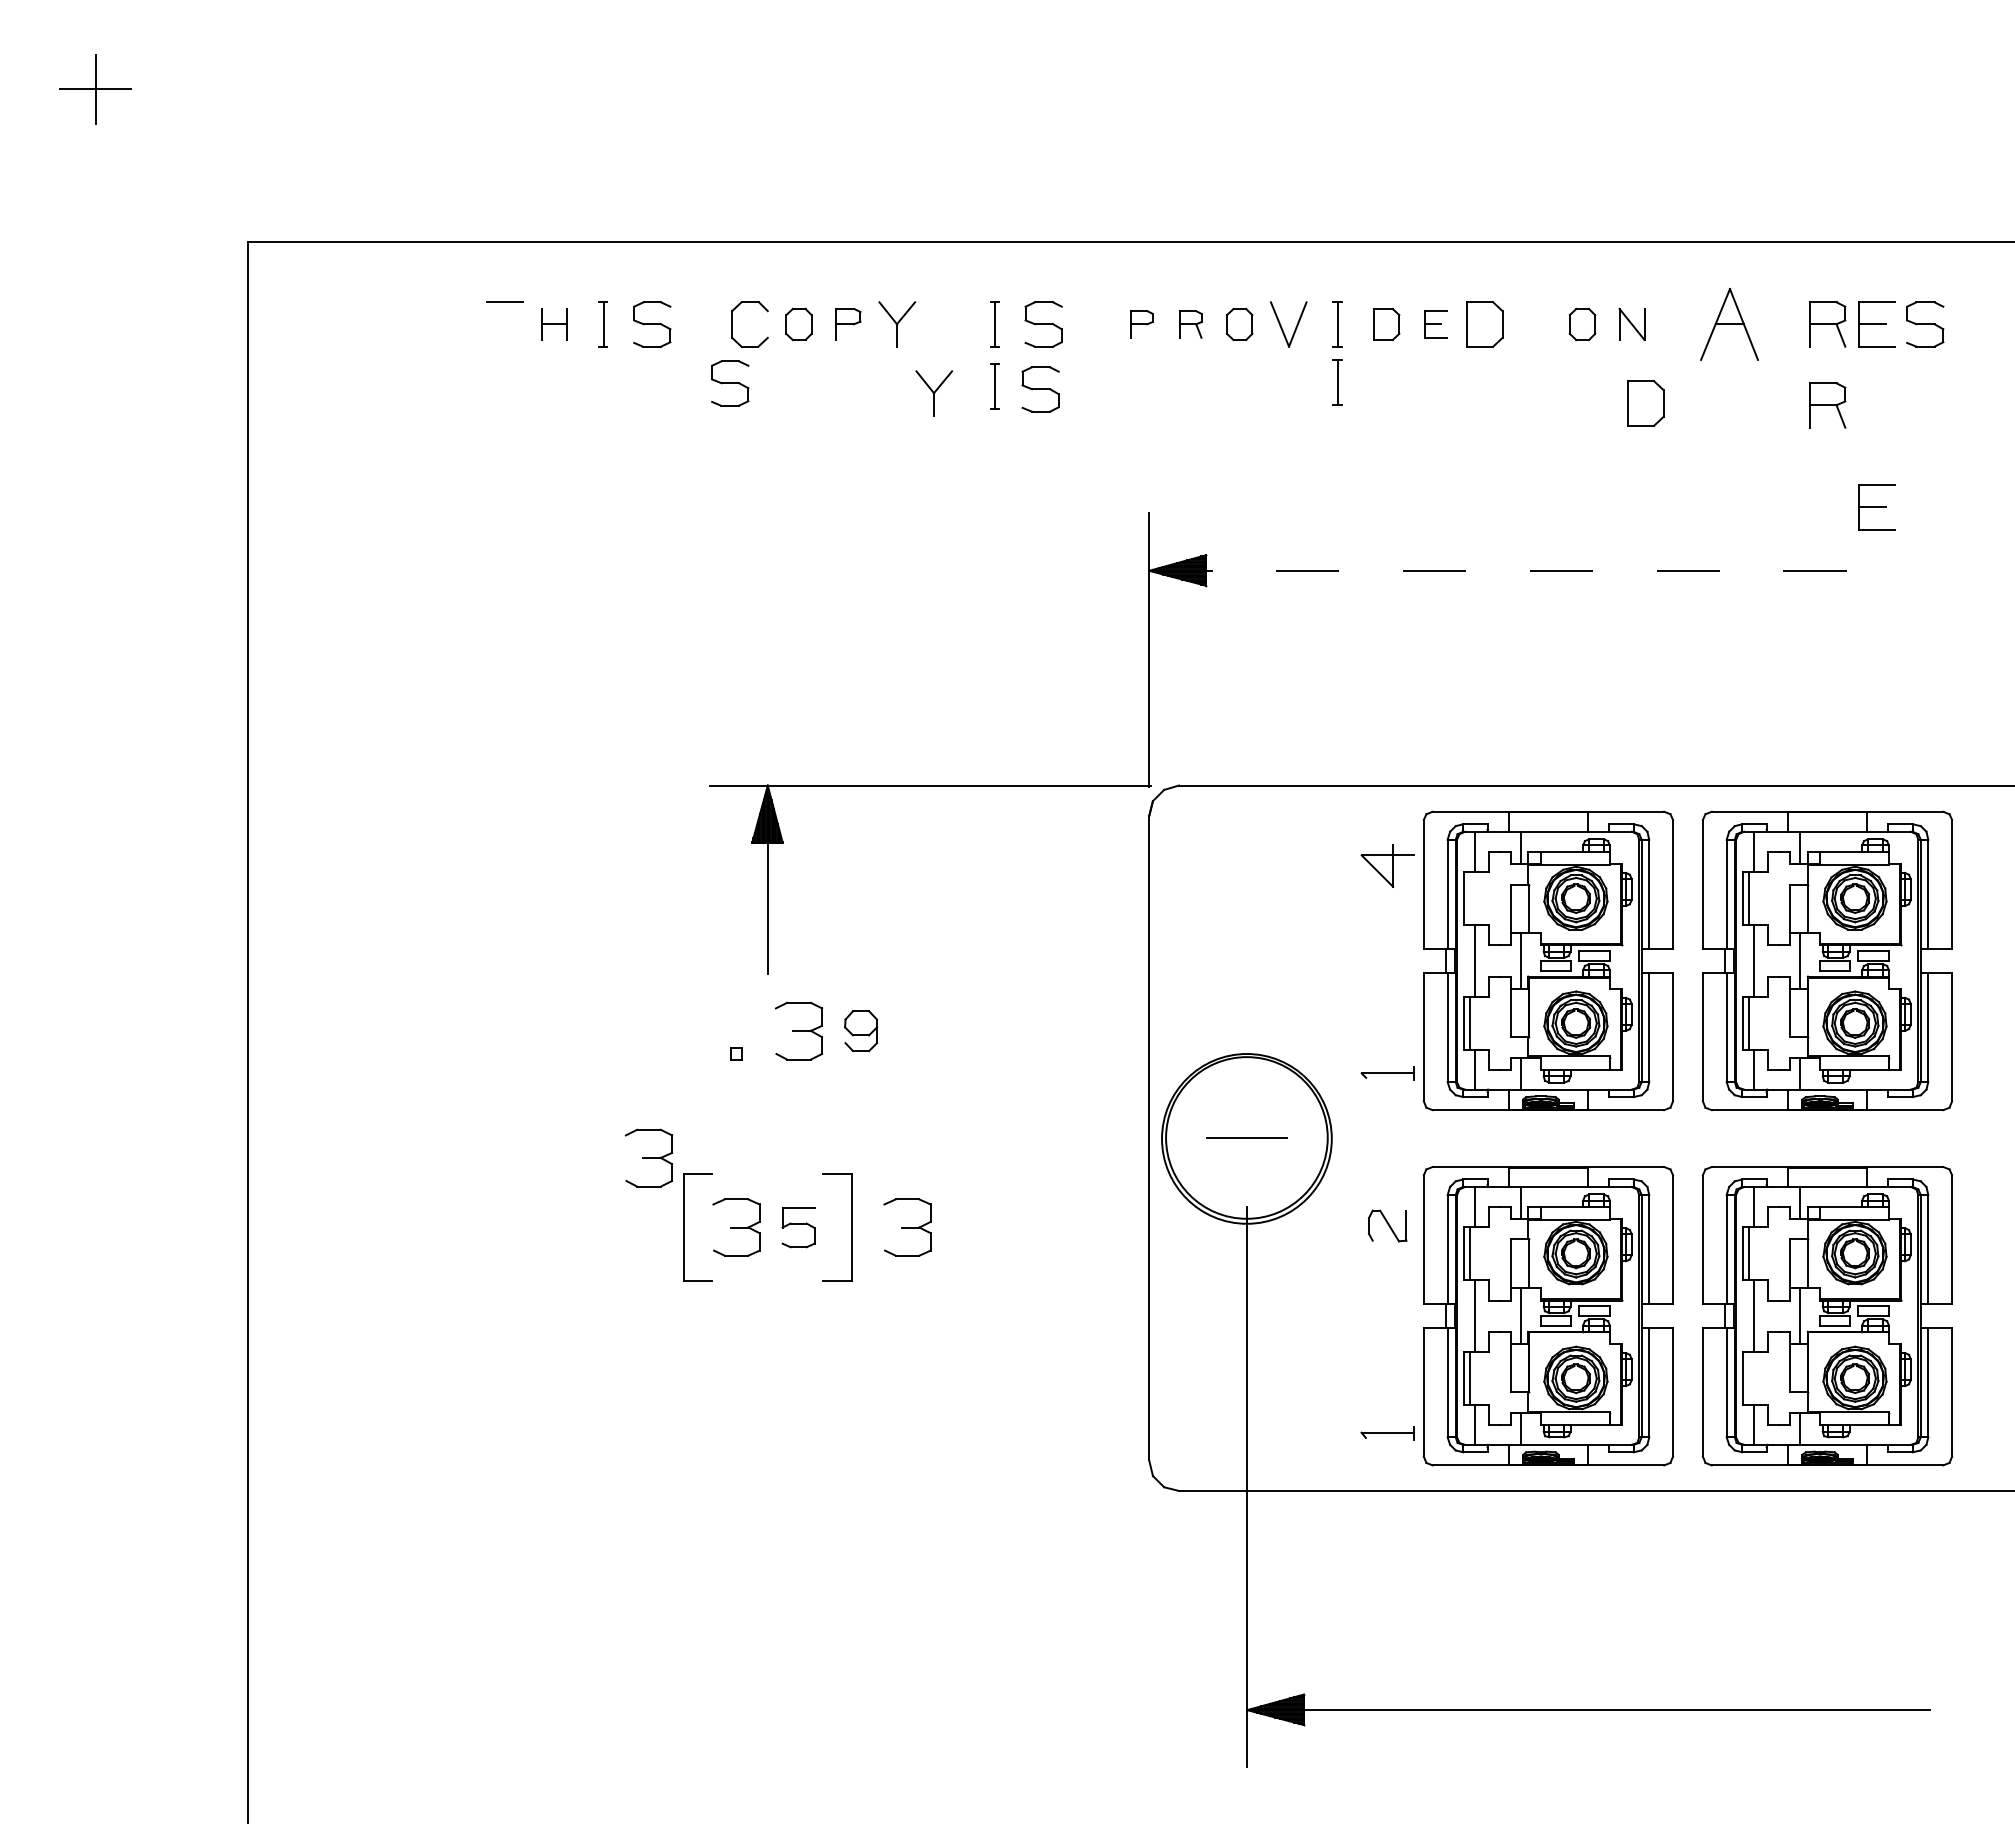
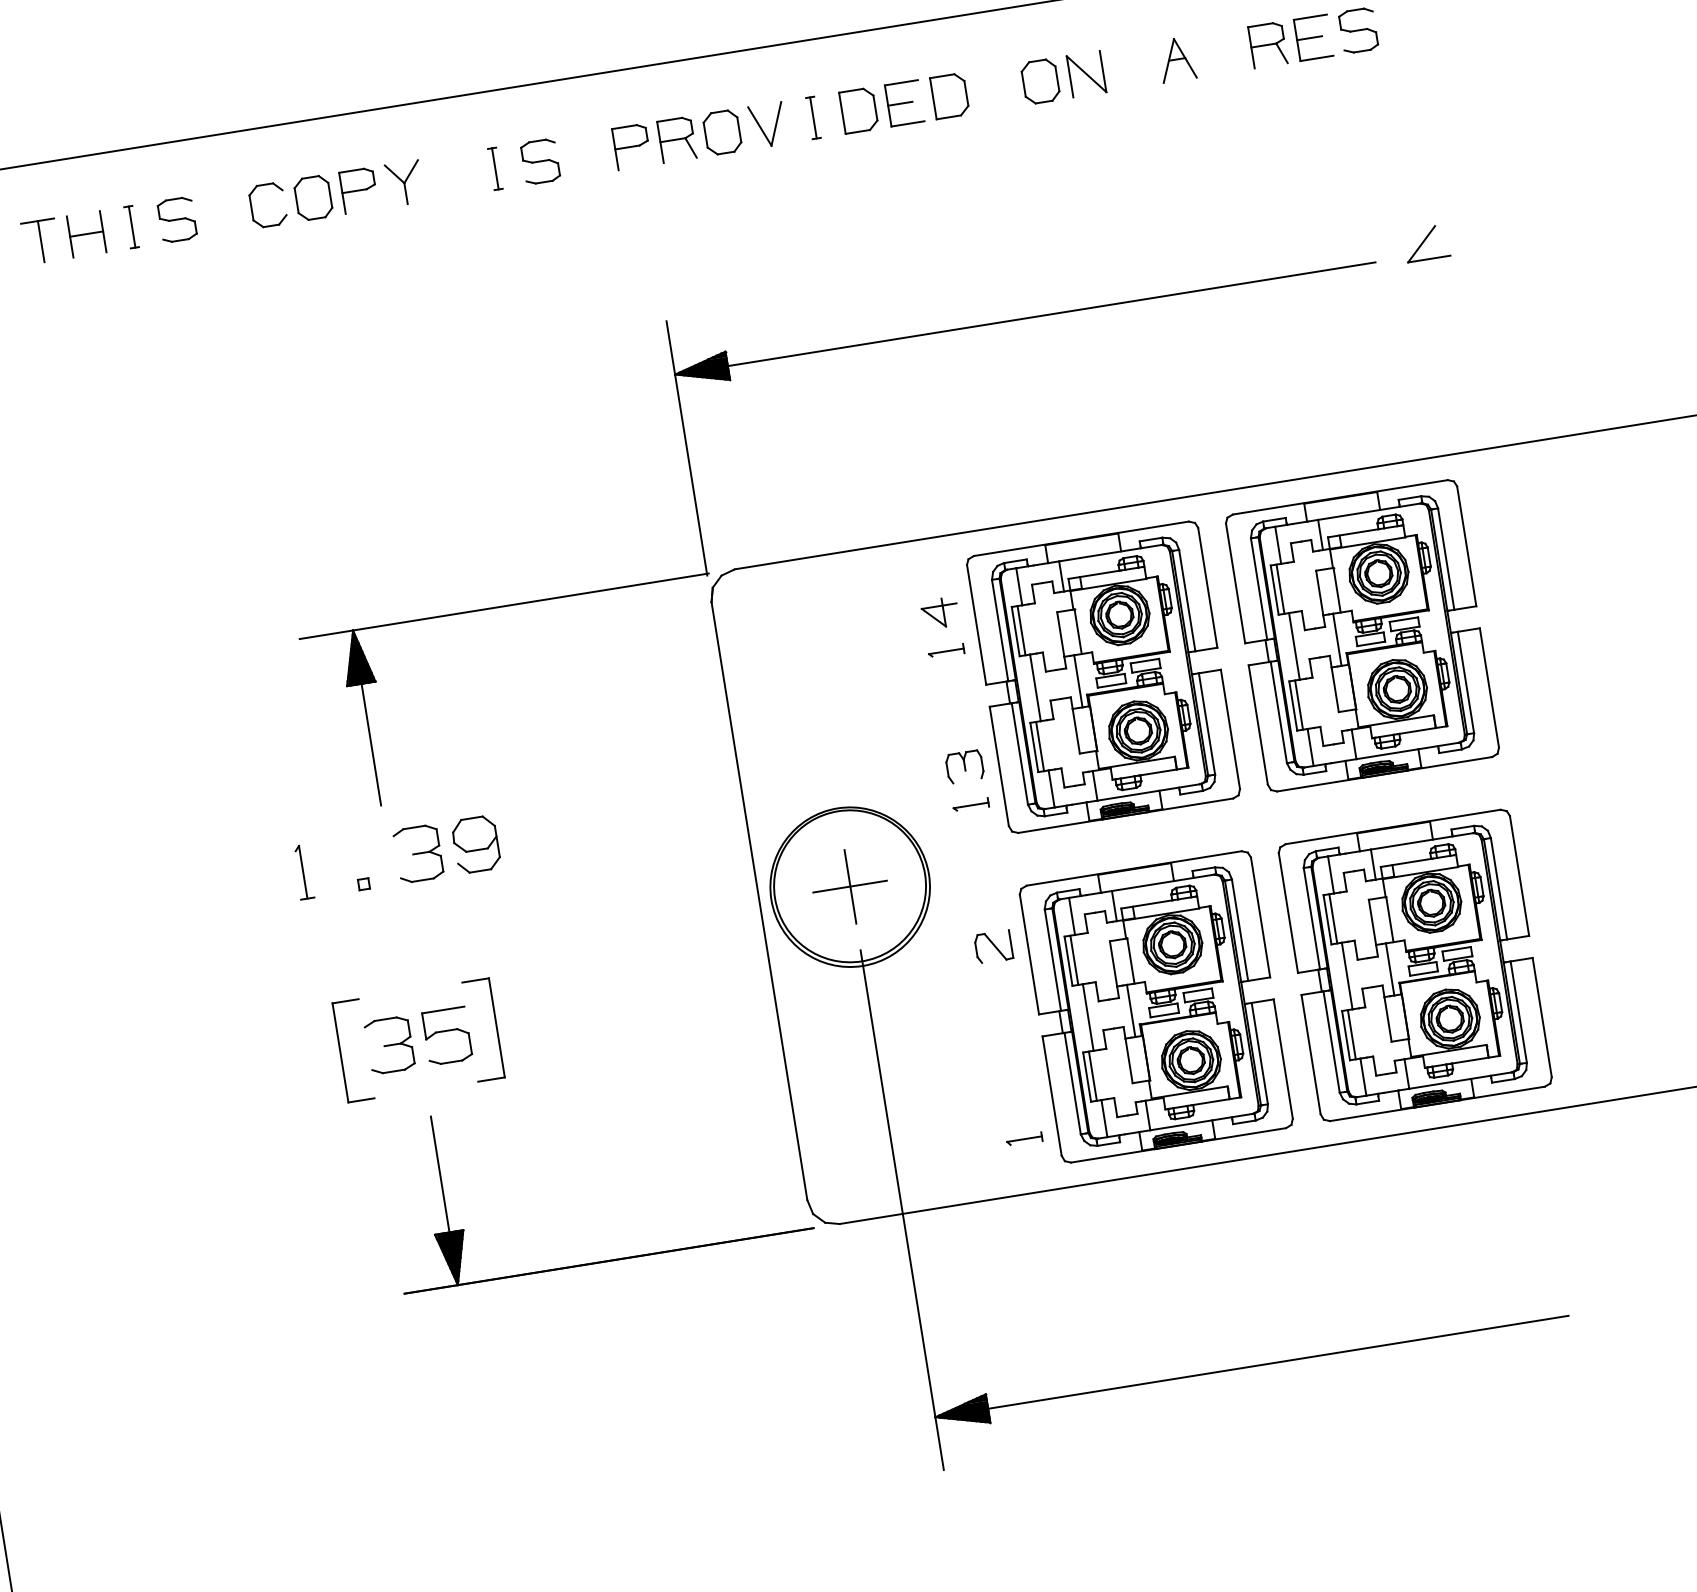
line: (505, 324) -> (41, 241), added
part: (554, 324) -> (86, 234), size x1.43
part: (798, 324) -> (313, 198), size x1.43
part: (847, 324) -> (358, 190), size x1.43
part: (1141, 324) -> (631, 147), size x1.67
part: (1190, 324) -> (676, 139), size x1.67
part: (1239, 324) -> (722, 132), size x1.43
part: (1386, 324) -> (858, 110), size x1.43
part: (1435, 324) -> (904, 103), size x1.67
part: (1582, 324) -> (1040, 81), size x1.43
part: (1631, 324) -> (1086, 74), size x1.43
part: (1729, 324) -> (1176, 59), size x0.62
part: (1337, 382) -> (821, 171), removed
part: (730, 383) -> (258, 262), removed
part: (994, 386) -> (504, 226), removed
part: (1040, 389) -> (547, 222), removed
part: (934, 393) -> (449, 241), removed
part: (1645, 403) -> (1110, 145), removed
part: (1827, 405) -> (1279, 120), removed
part: (1876, 507) -> (1340, 207), removed
part: (1960, 559) -> (1426, 243), added
line: (1527, 570) -> (1026, 318), dashed -> solid
part: (1386, 866) -> (939, 613), size x0.71
line: (1470, 897) -> (1021, 629), added
part: (1386, 906) -> (945, 650), added
part: (674, 1030) -> (302, 871), added
part: (860, 1030) -> (475, 844), size x1.43
part: (1387, 1031) -> (964, 766), added
part: (1386, 1072) -> (969, 804), size x0.71
line: (1247, 1138) -> (850, 886), added
part: (648, 1157) -> (297, 993), removed
part: (798, 1227) -> (447, 1036), size x1.43
part: (907, 1227) -> (548, 1019), removed
line: (1749, 1377) -> (1352, 1033), added
part: (1387, 1433) -> (1024, 1139), size x0.71
part: (930, 1490) -> (608, 1260), added

